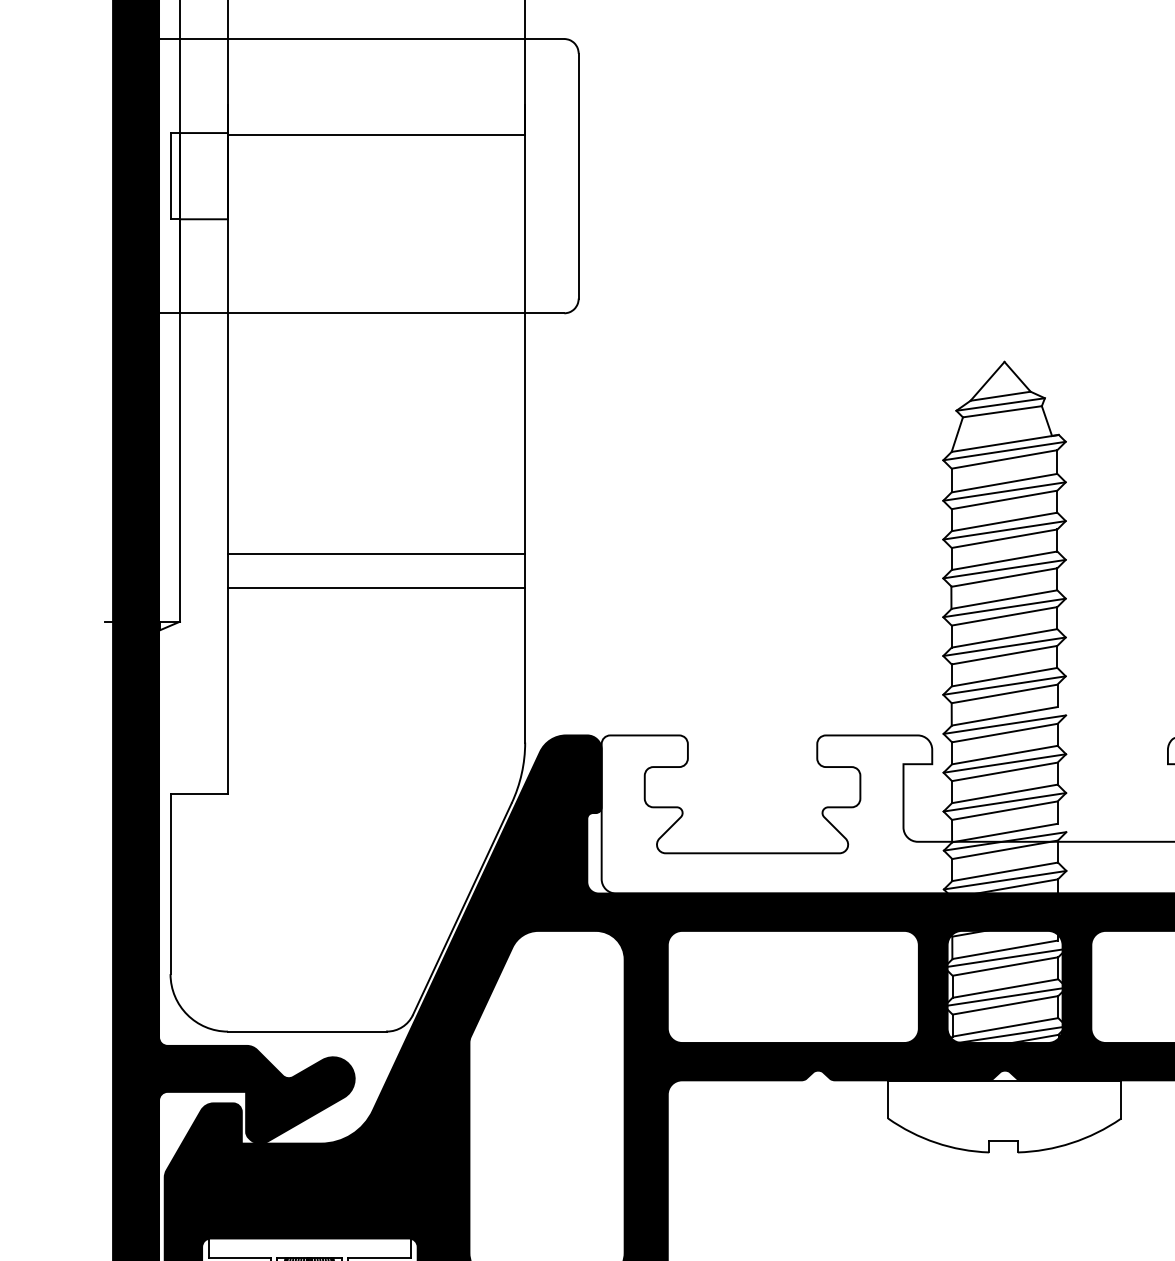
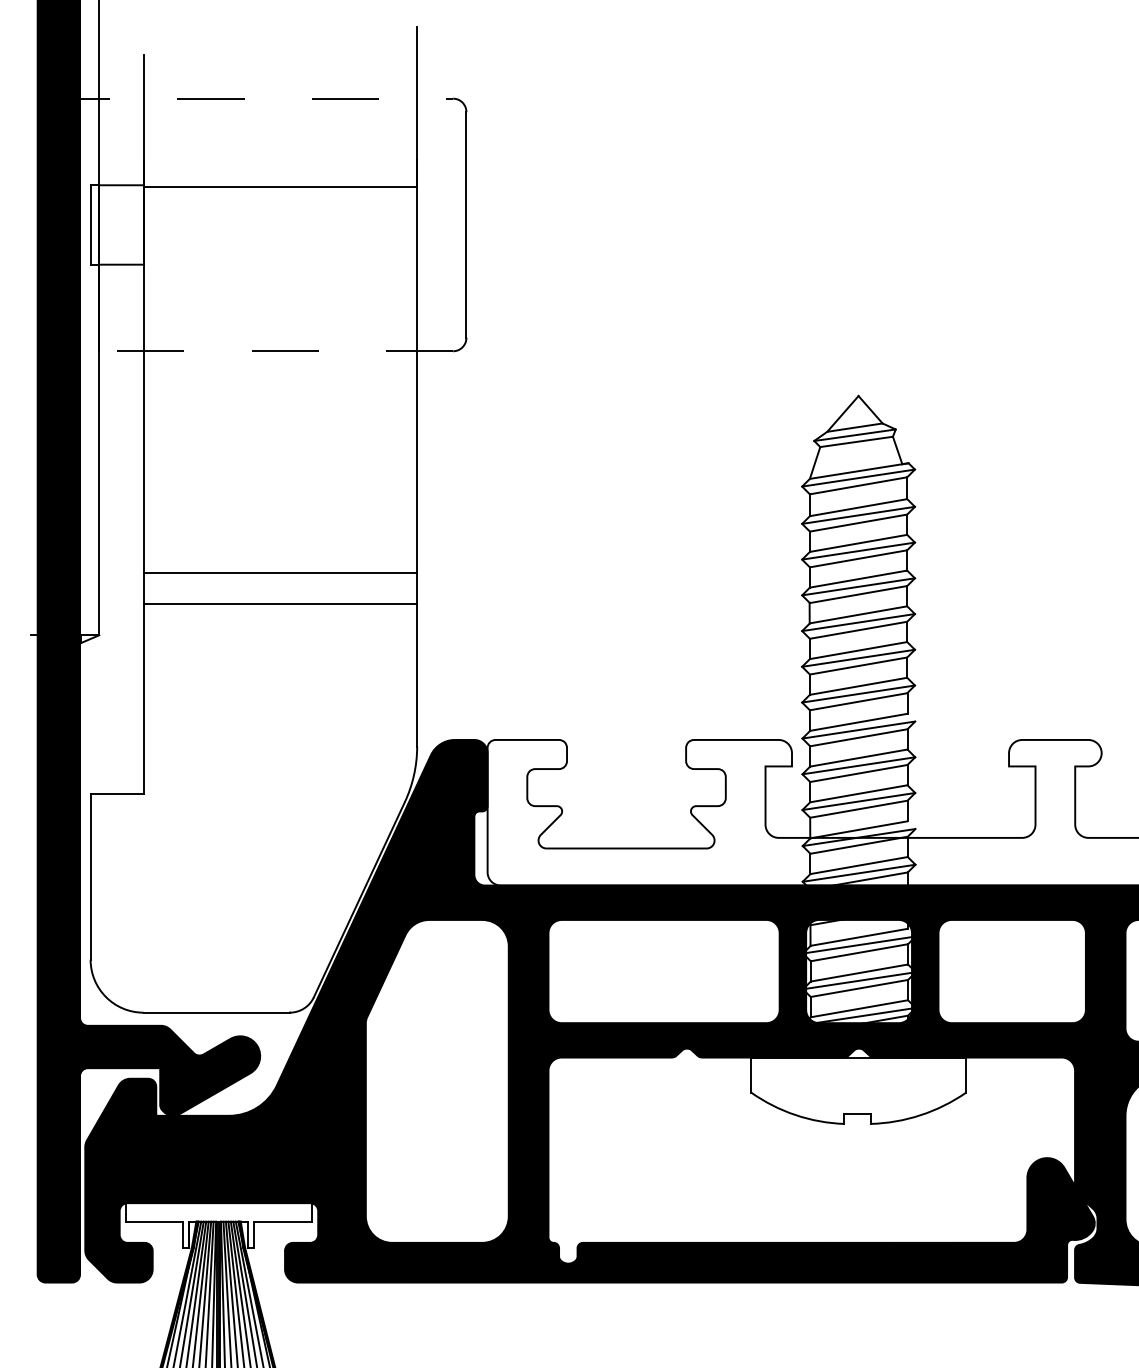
line: (341, 38) -> (248, 98), solid -> dashed
line: (340, 313) -> (247, 351), solid -> dashed

